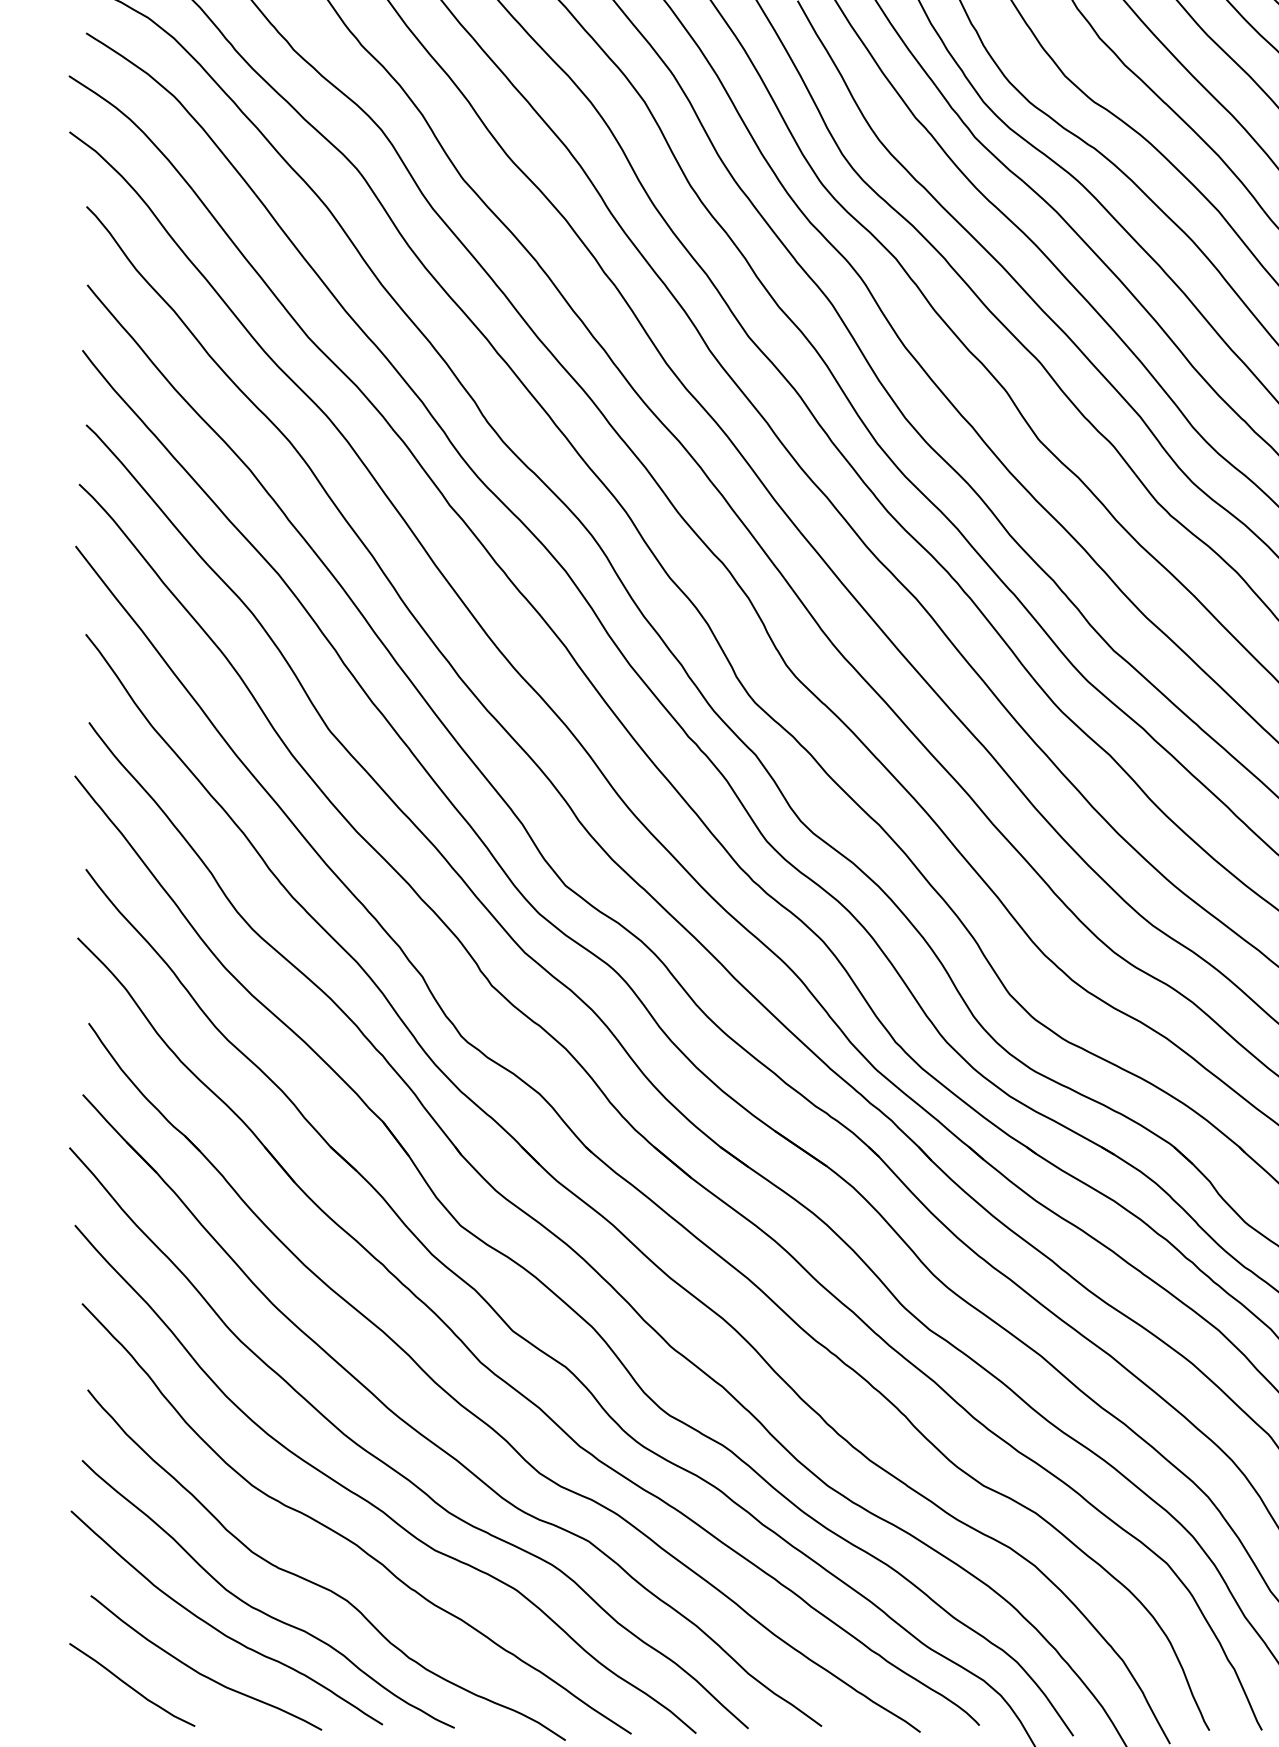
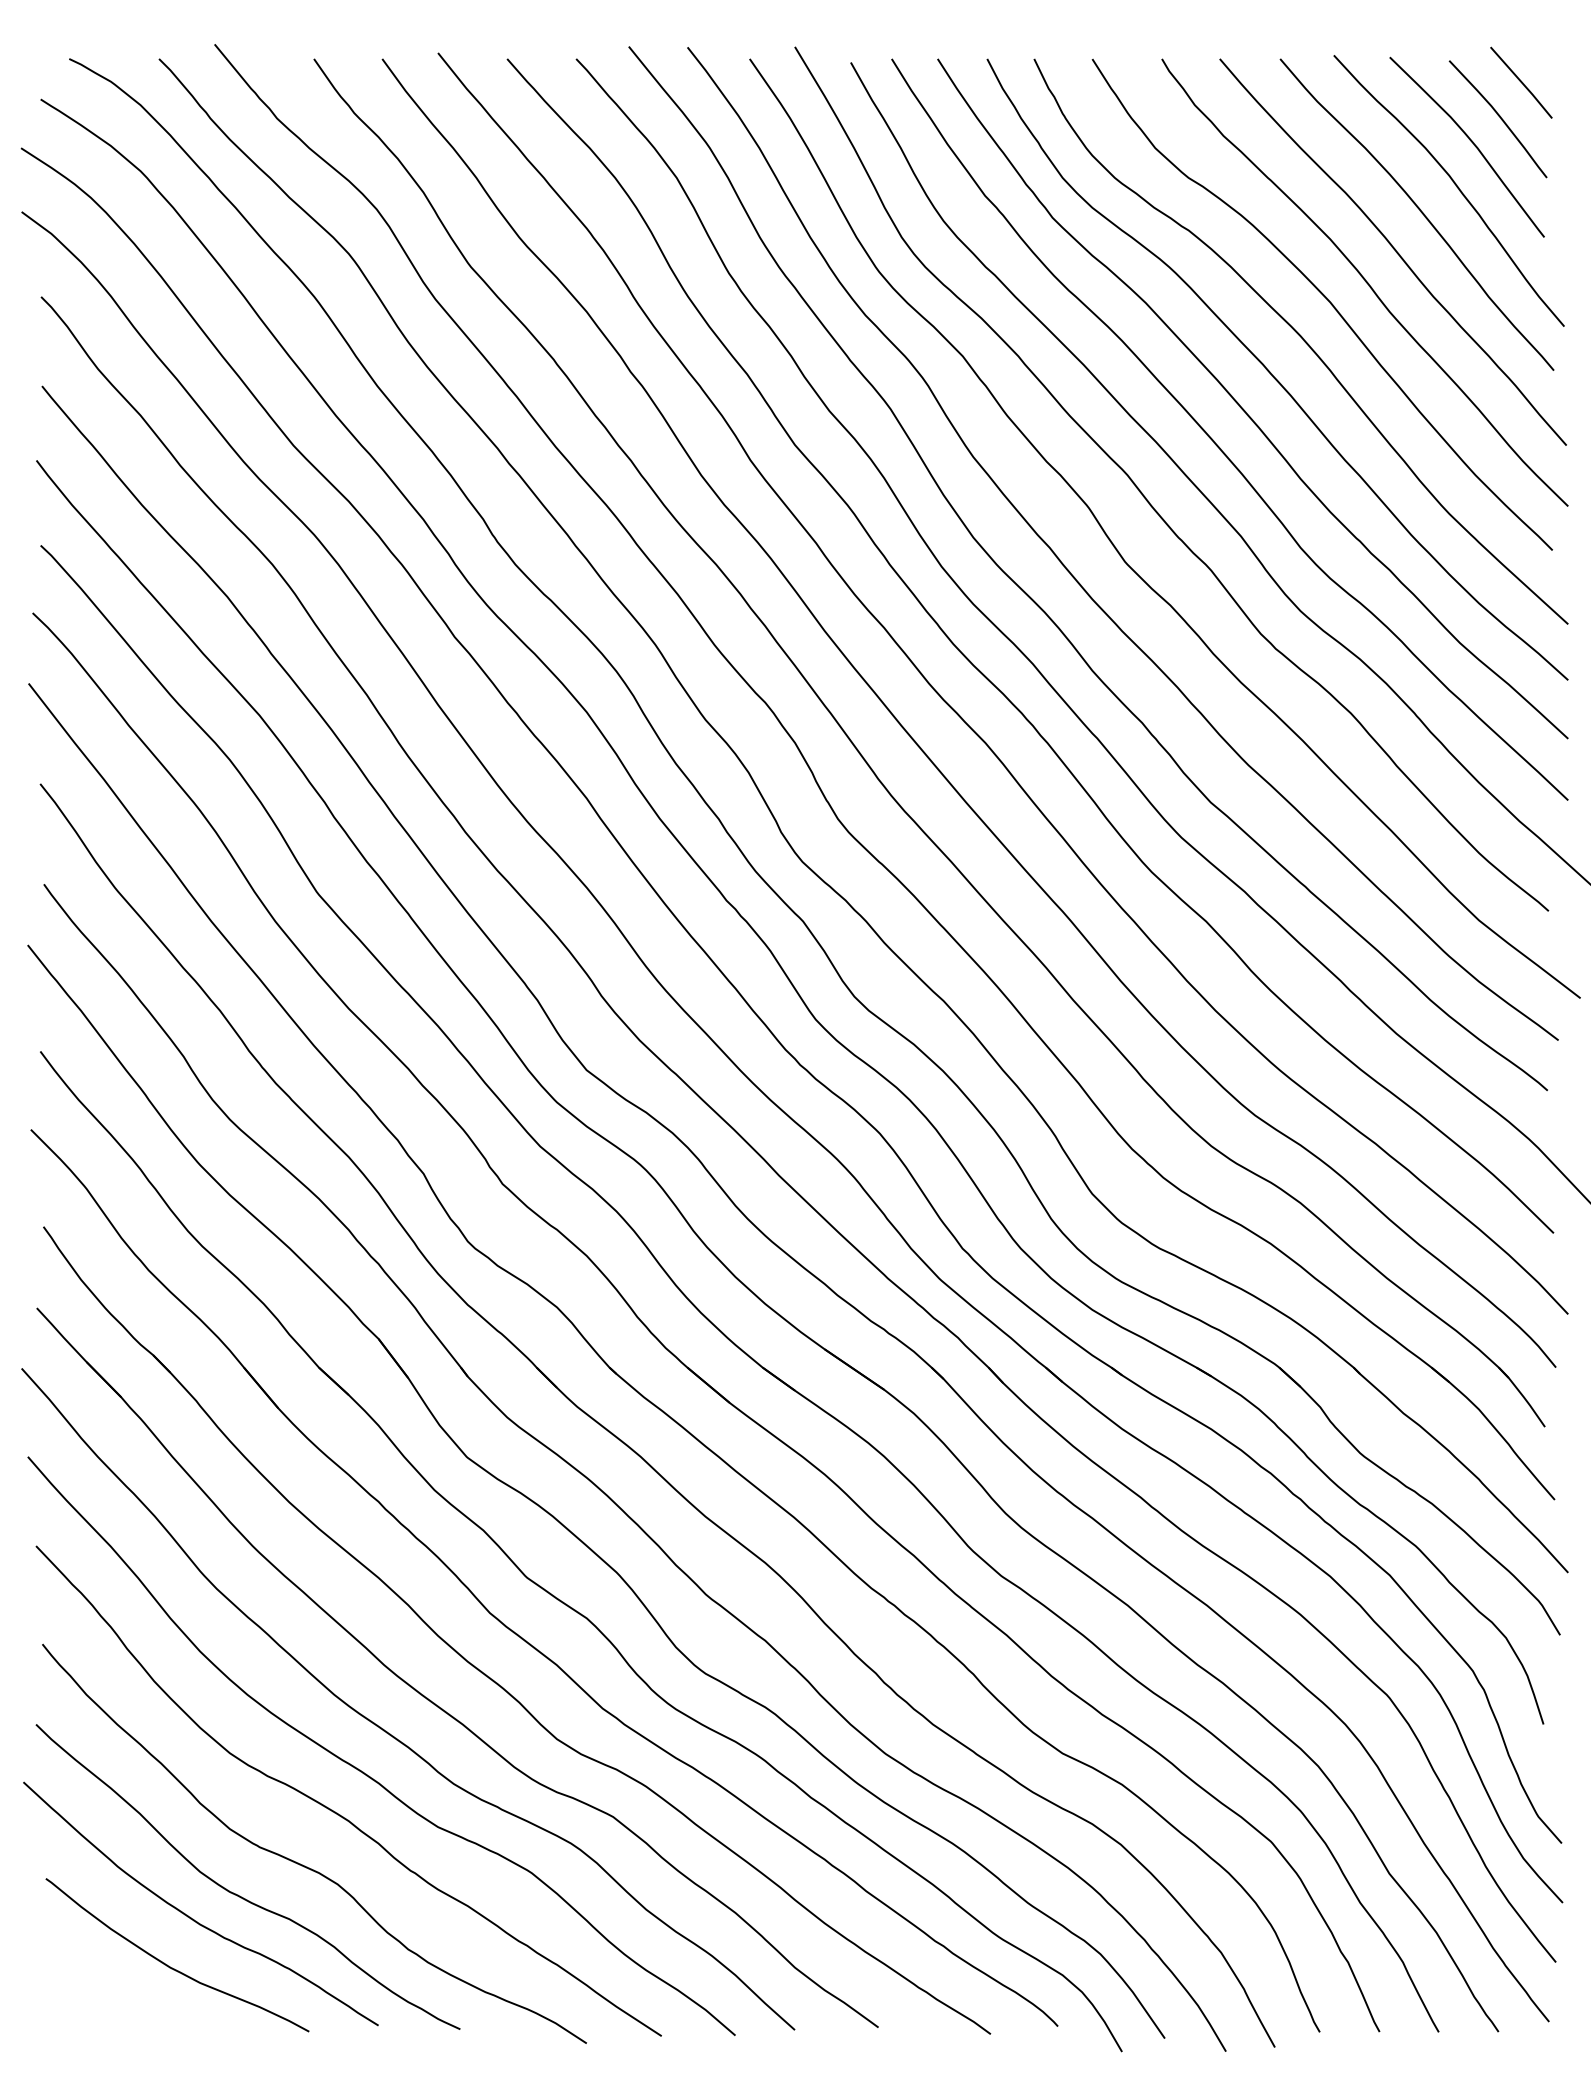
curve: (130, 1686) -> (91, 1981), removed

